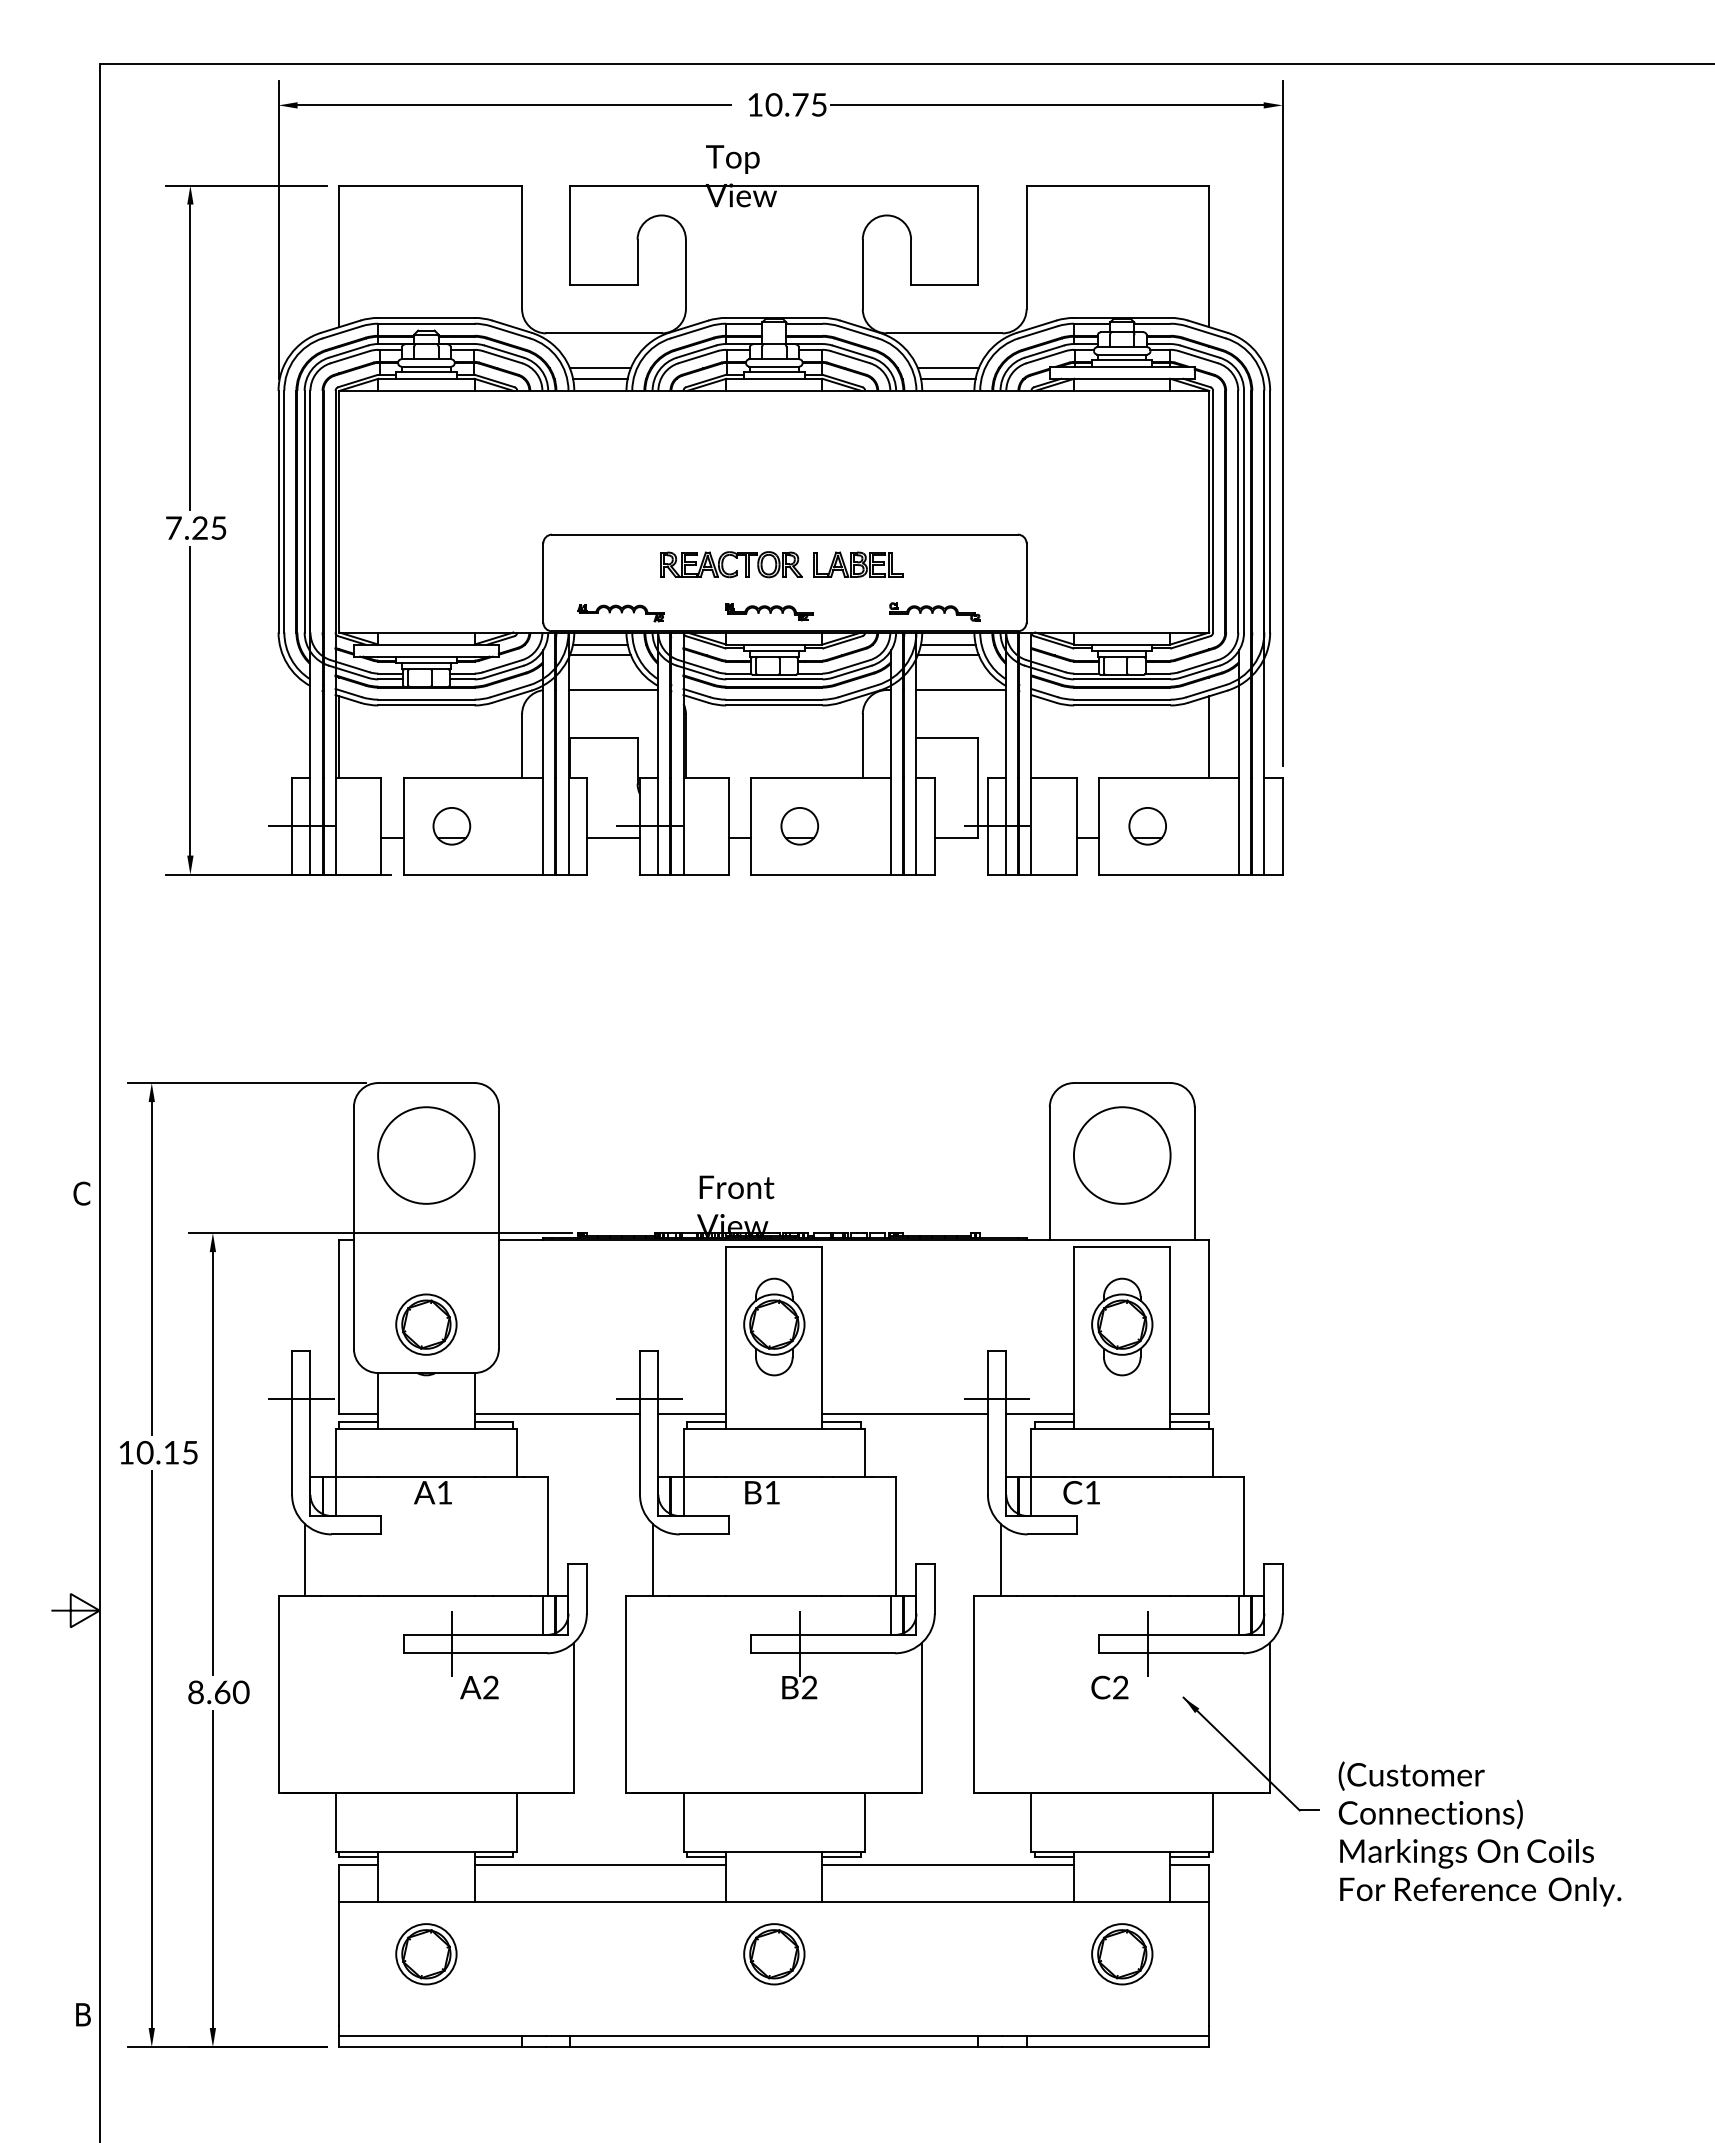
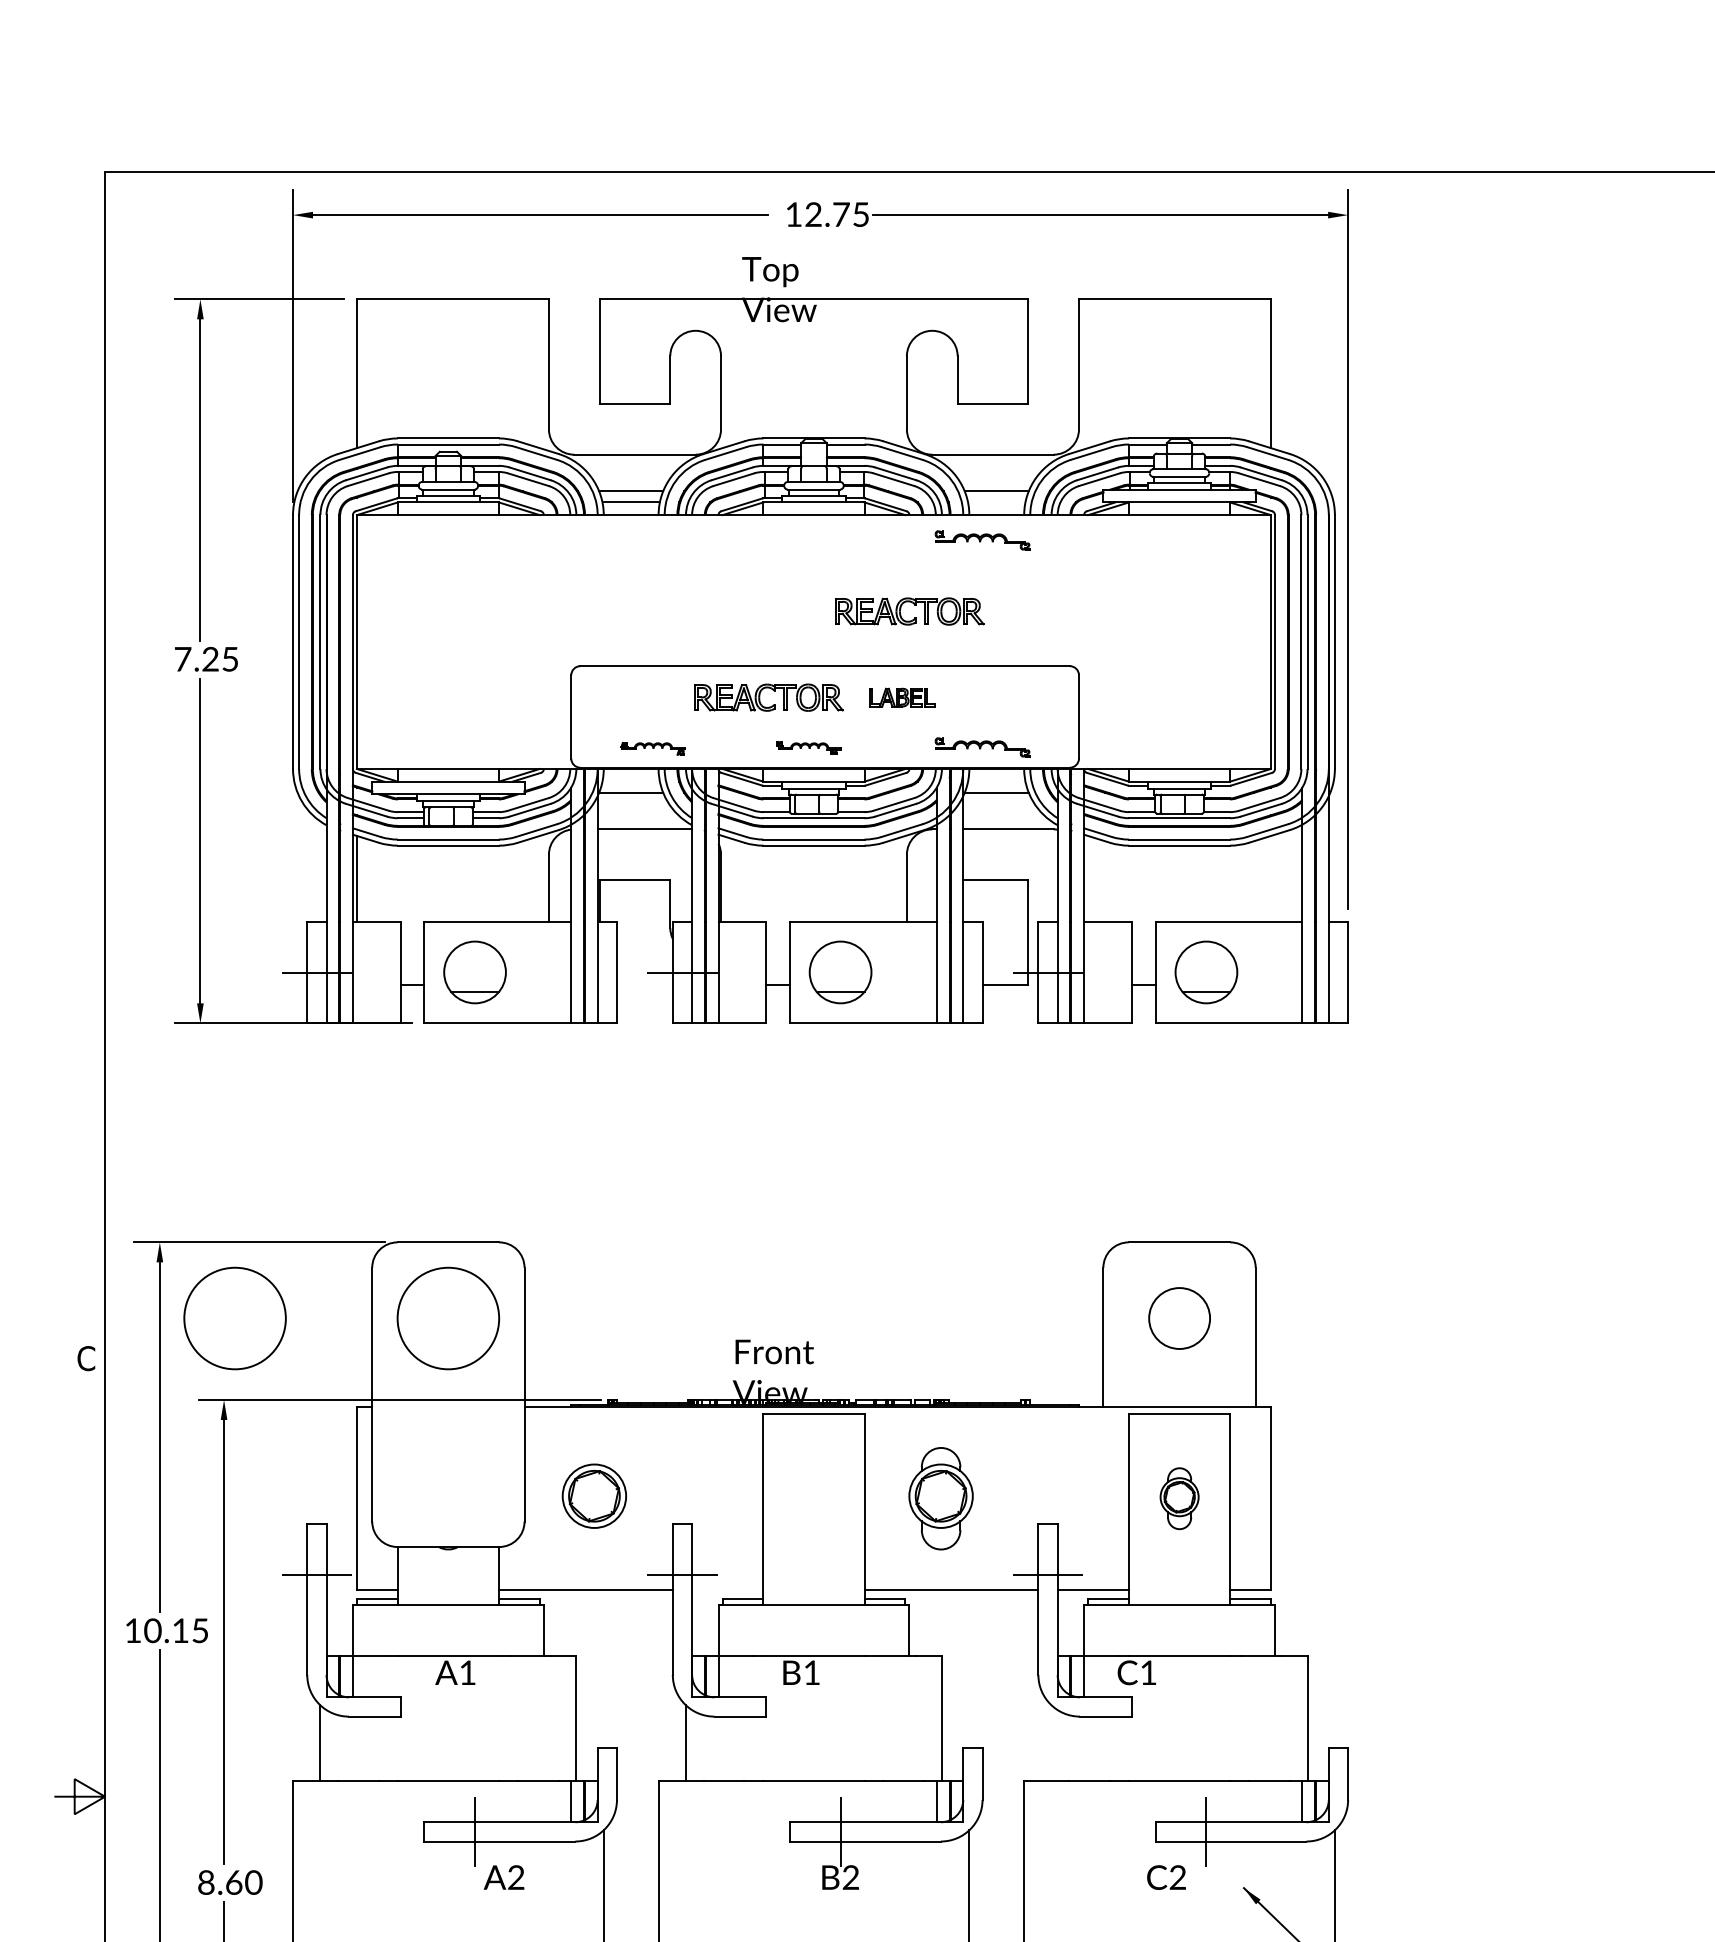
text: (773, 104) -> (813, 214), 10.75 -> 12.75
line: (948, 378) -> (996, 502), removed
part: (934, 414) -> (982, 539), added
part: (869, 476) -> (913, 605), added
part: (858, 564) -> (902, 697), size x0.7
part: (769, 612) -> (808, 747), size x0.7
part: (620, 613) -> (652, 749), size x0.7
line: (600, 644) -> (631, 781), removed
line: (948, 644) -> (996, 781), removed
line: (1209, 736) -> (1271, 878), removed
part: (451, 826) -> (474, 972), size x1.6
part: (799, 826) -> (840, 972), size x1.6
part: (1147, 826) -> (1206, 972), size x1.6
line: (613, 837) -> (644, 984), removed
circle: (223, 1155) -> (235, 1318), added
circle: (1122, 1155) -> (1179, 1318), size x0.6
part: (426, 1324) -> (594, 1496), moved
part: (774, 1326) -> (941, 1498), moved
part: (1122, 1326) -> (1179, 1498), size x0.6
line: (692, 1413) -> (727, 1589), removed
line: (1000, 1559) -> (1051, 1742), removed

